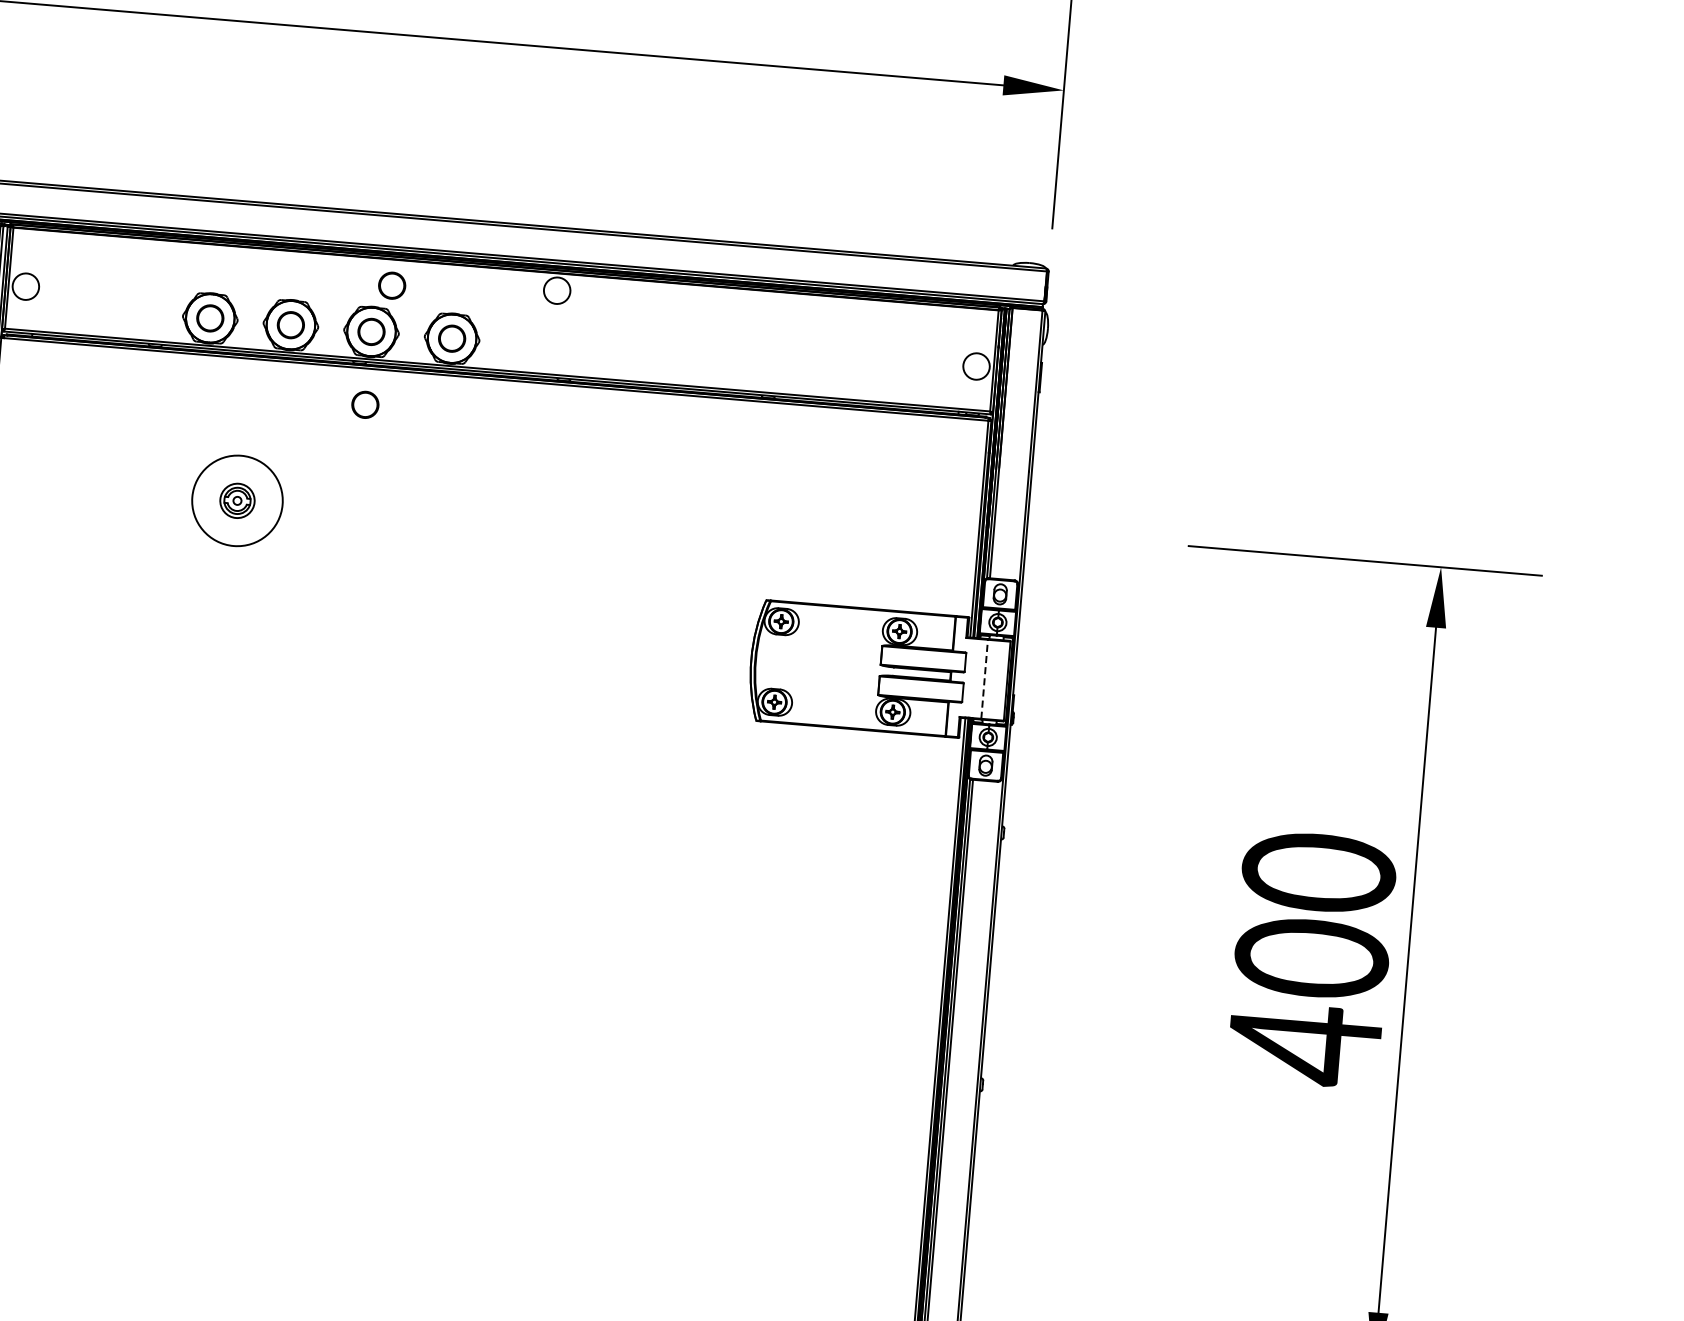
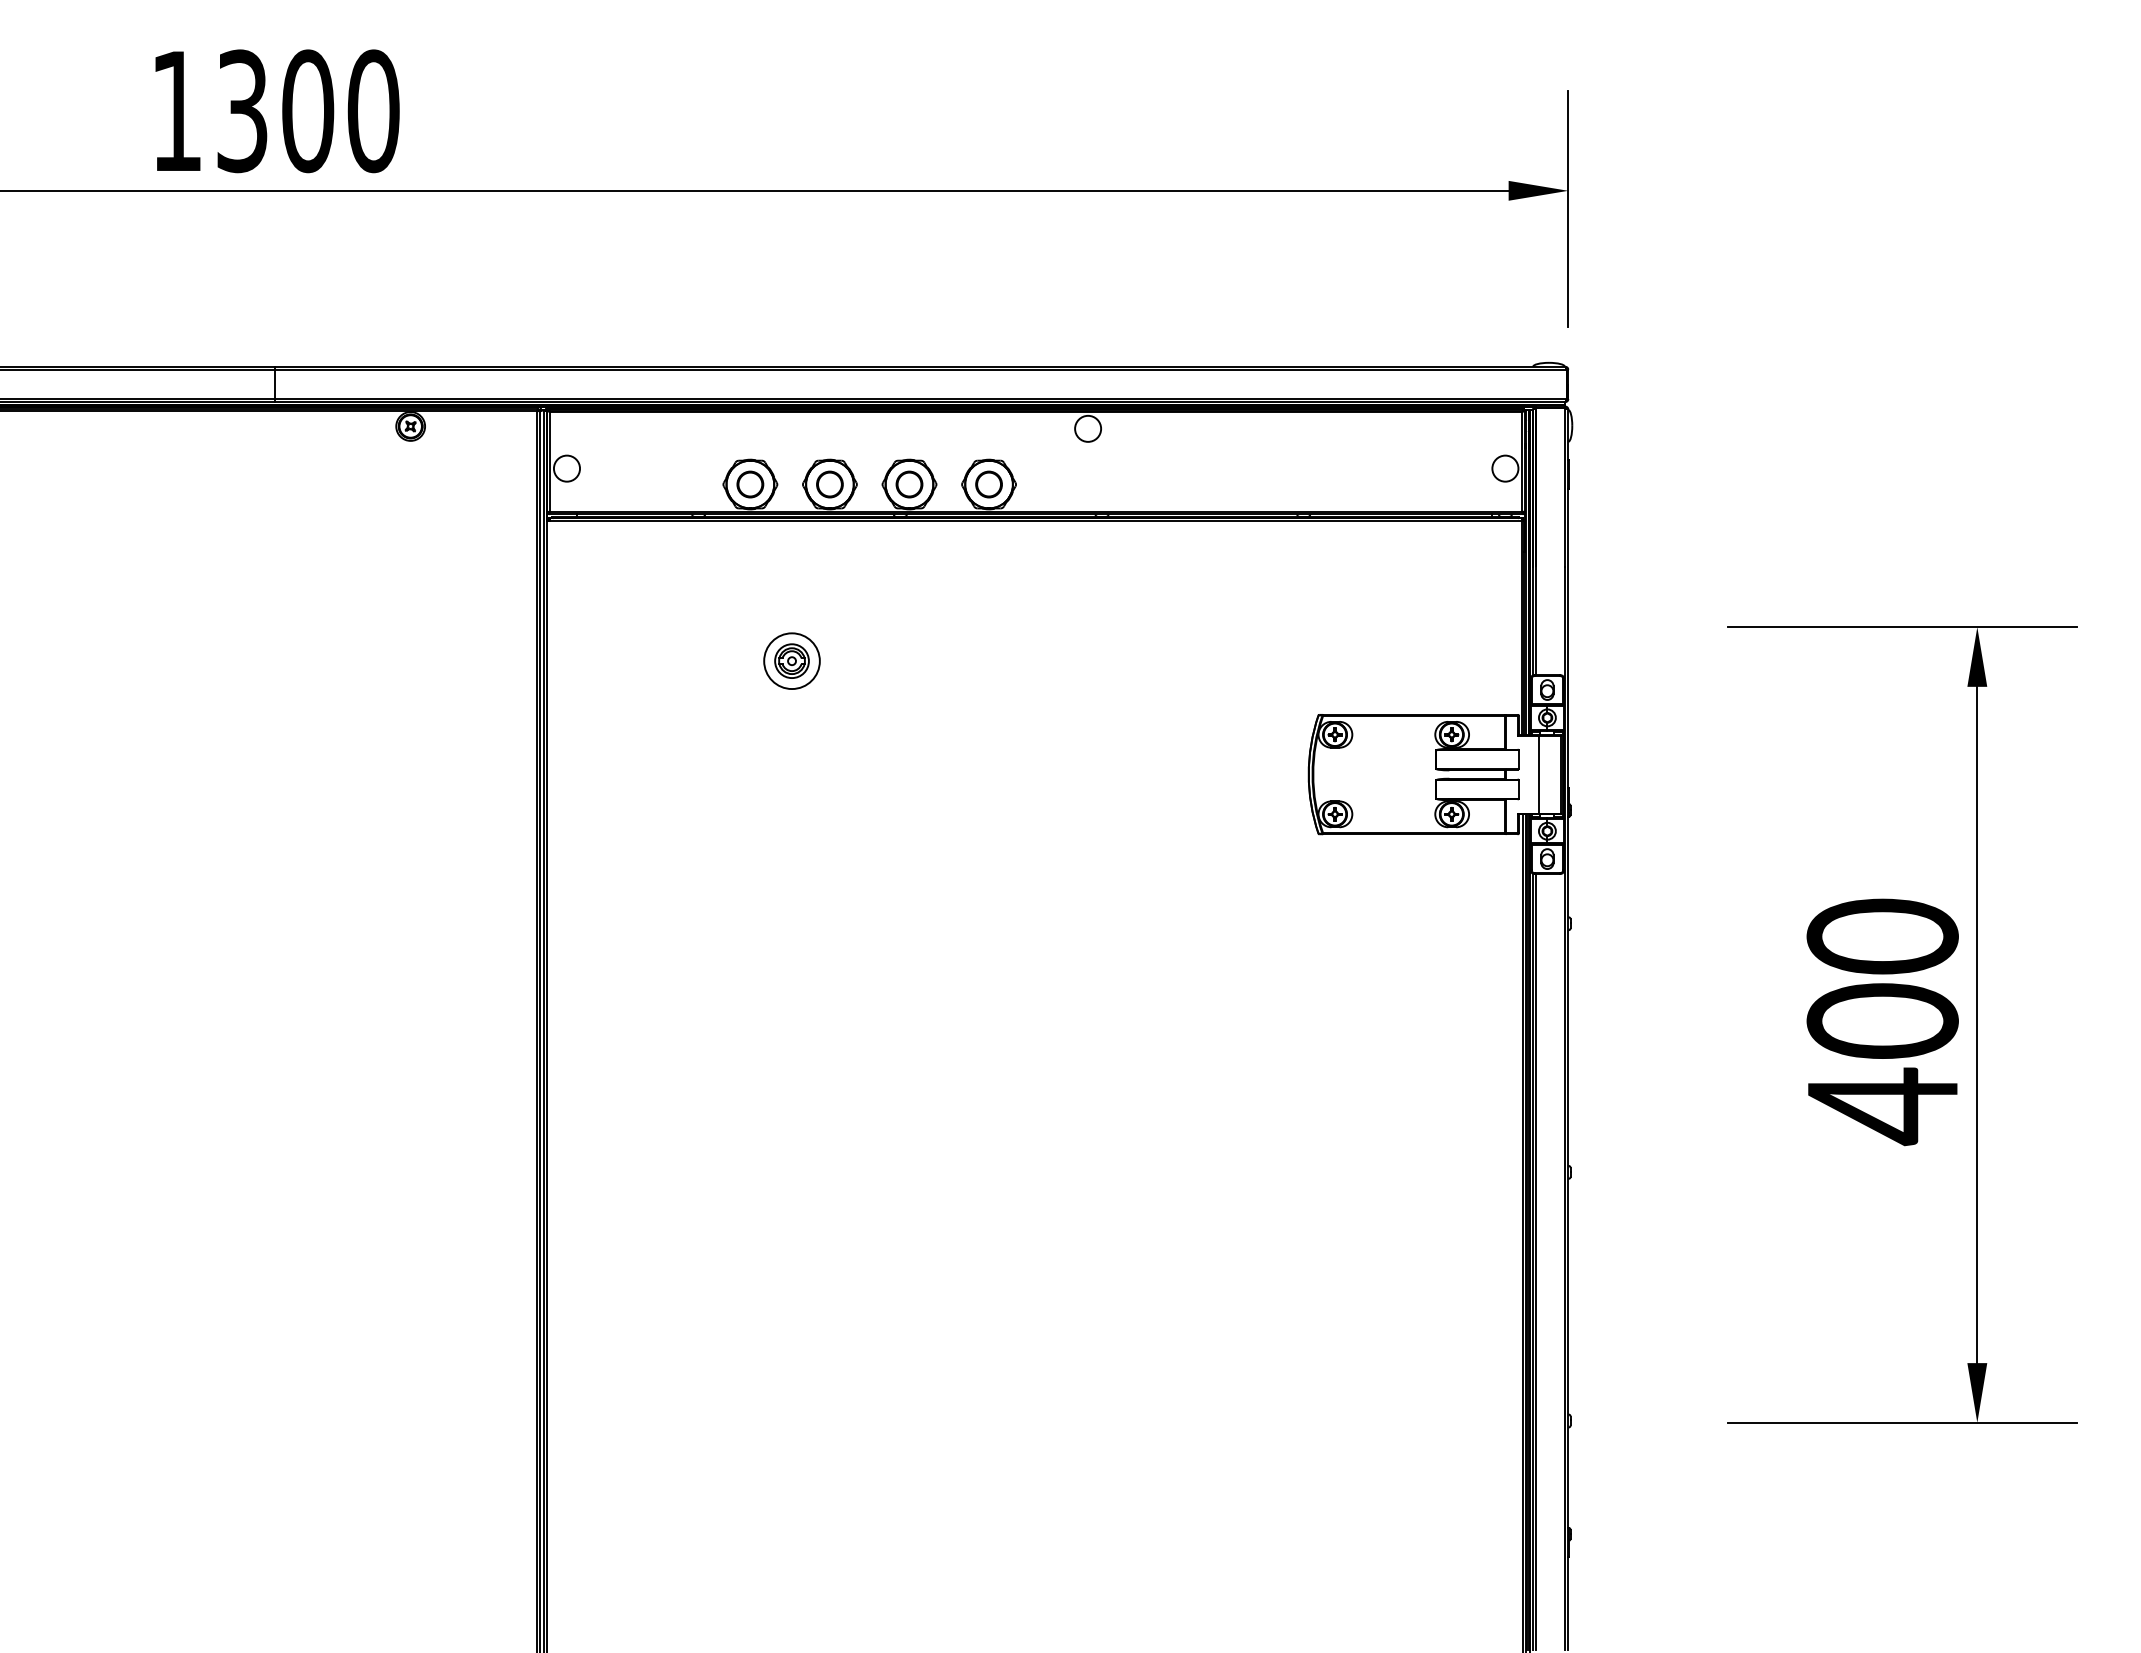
part: (391, 285) -> (925, 437), removed
part: (365, 404) -> (909, 556), removed
circle: (236, 501) -> (791, 661), size x0.62
line: (985, 679) -> (1539, 774), dashed -> solid

